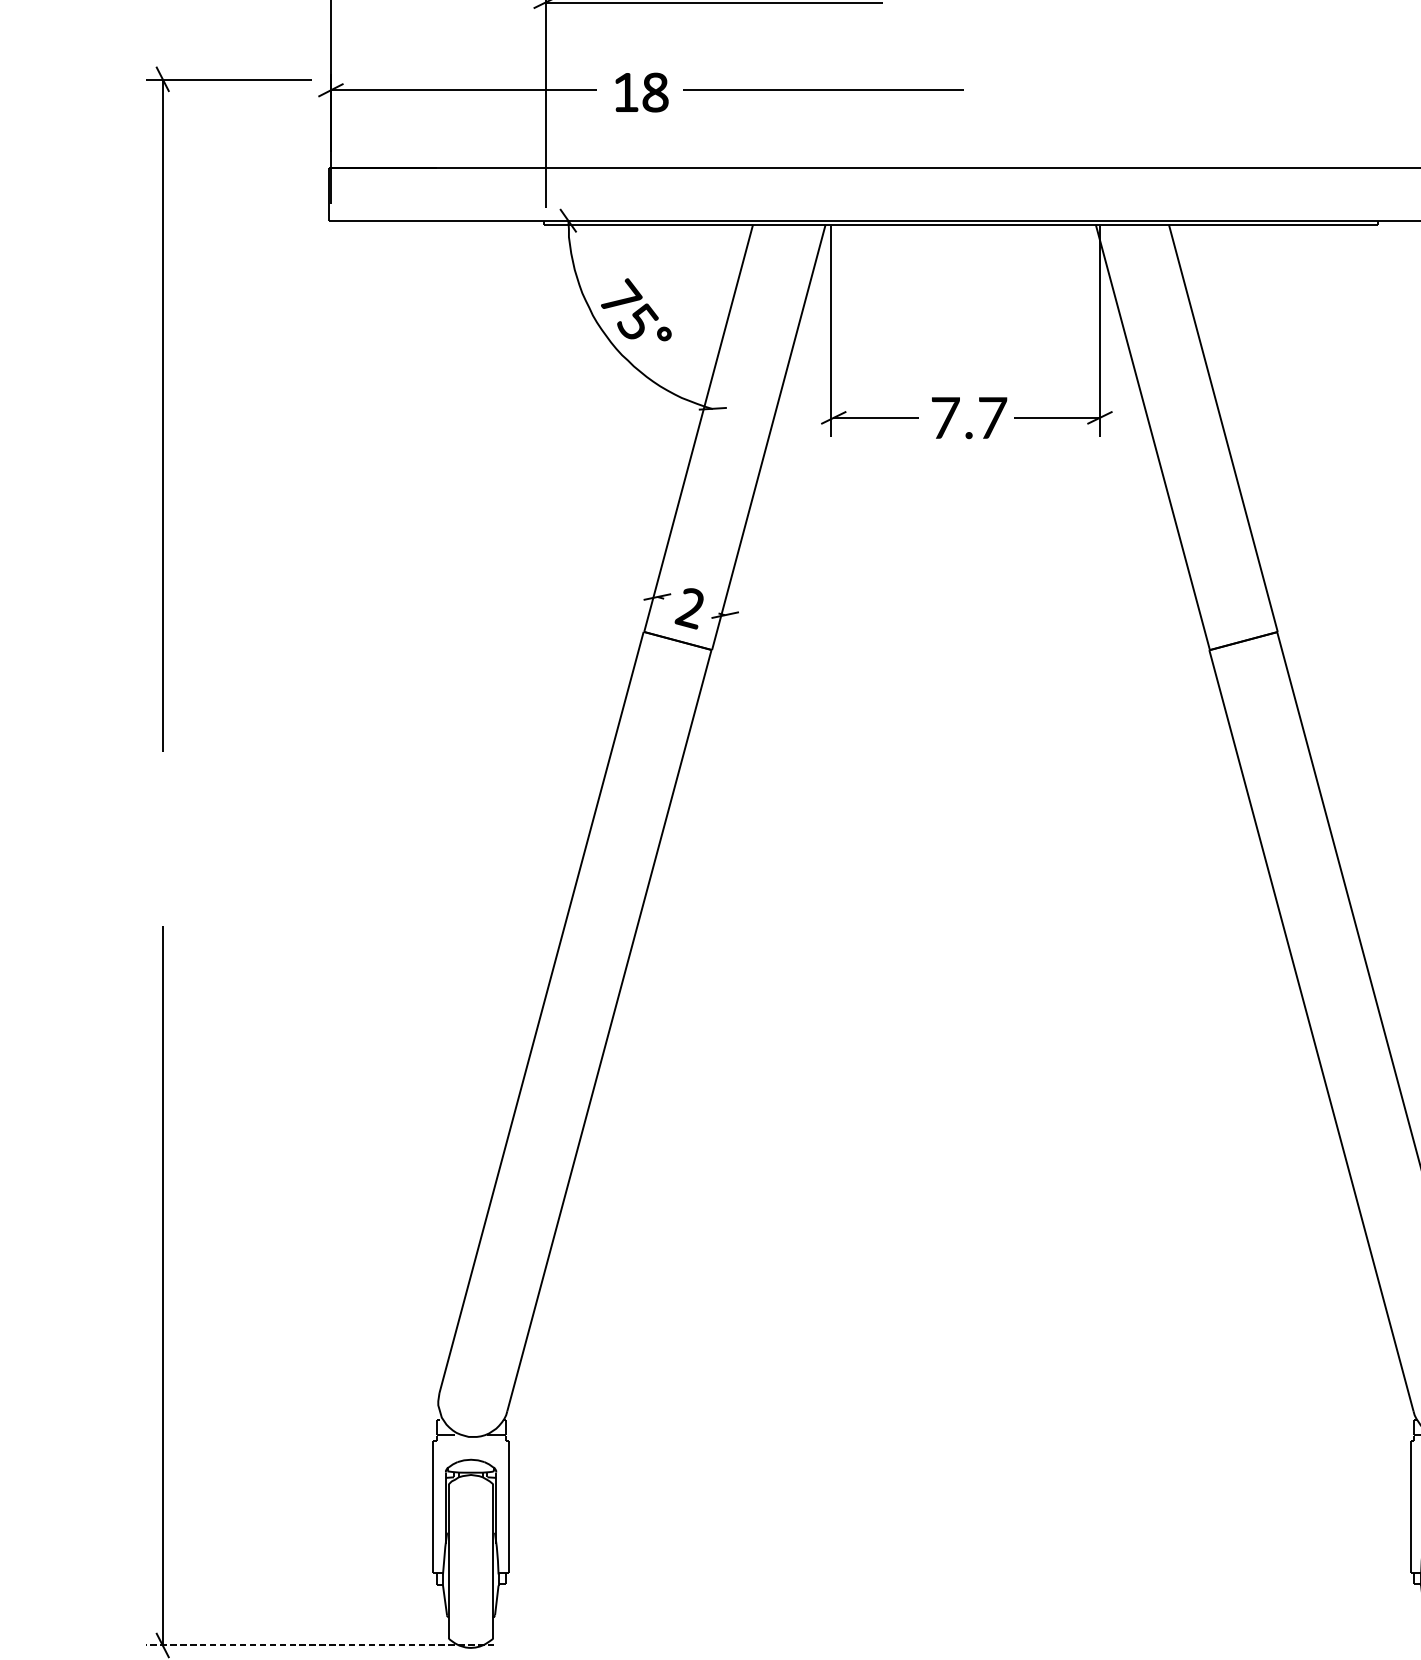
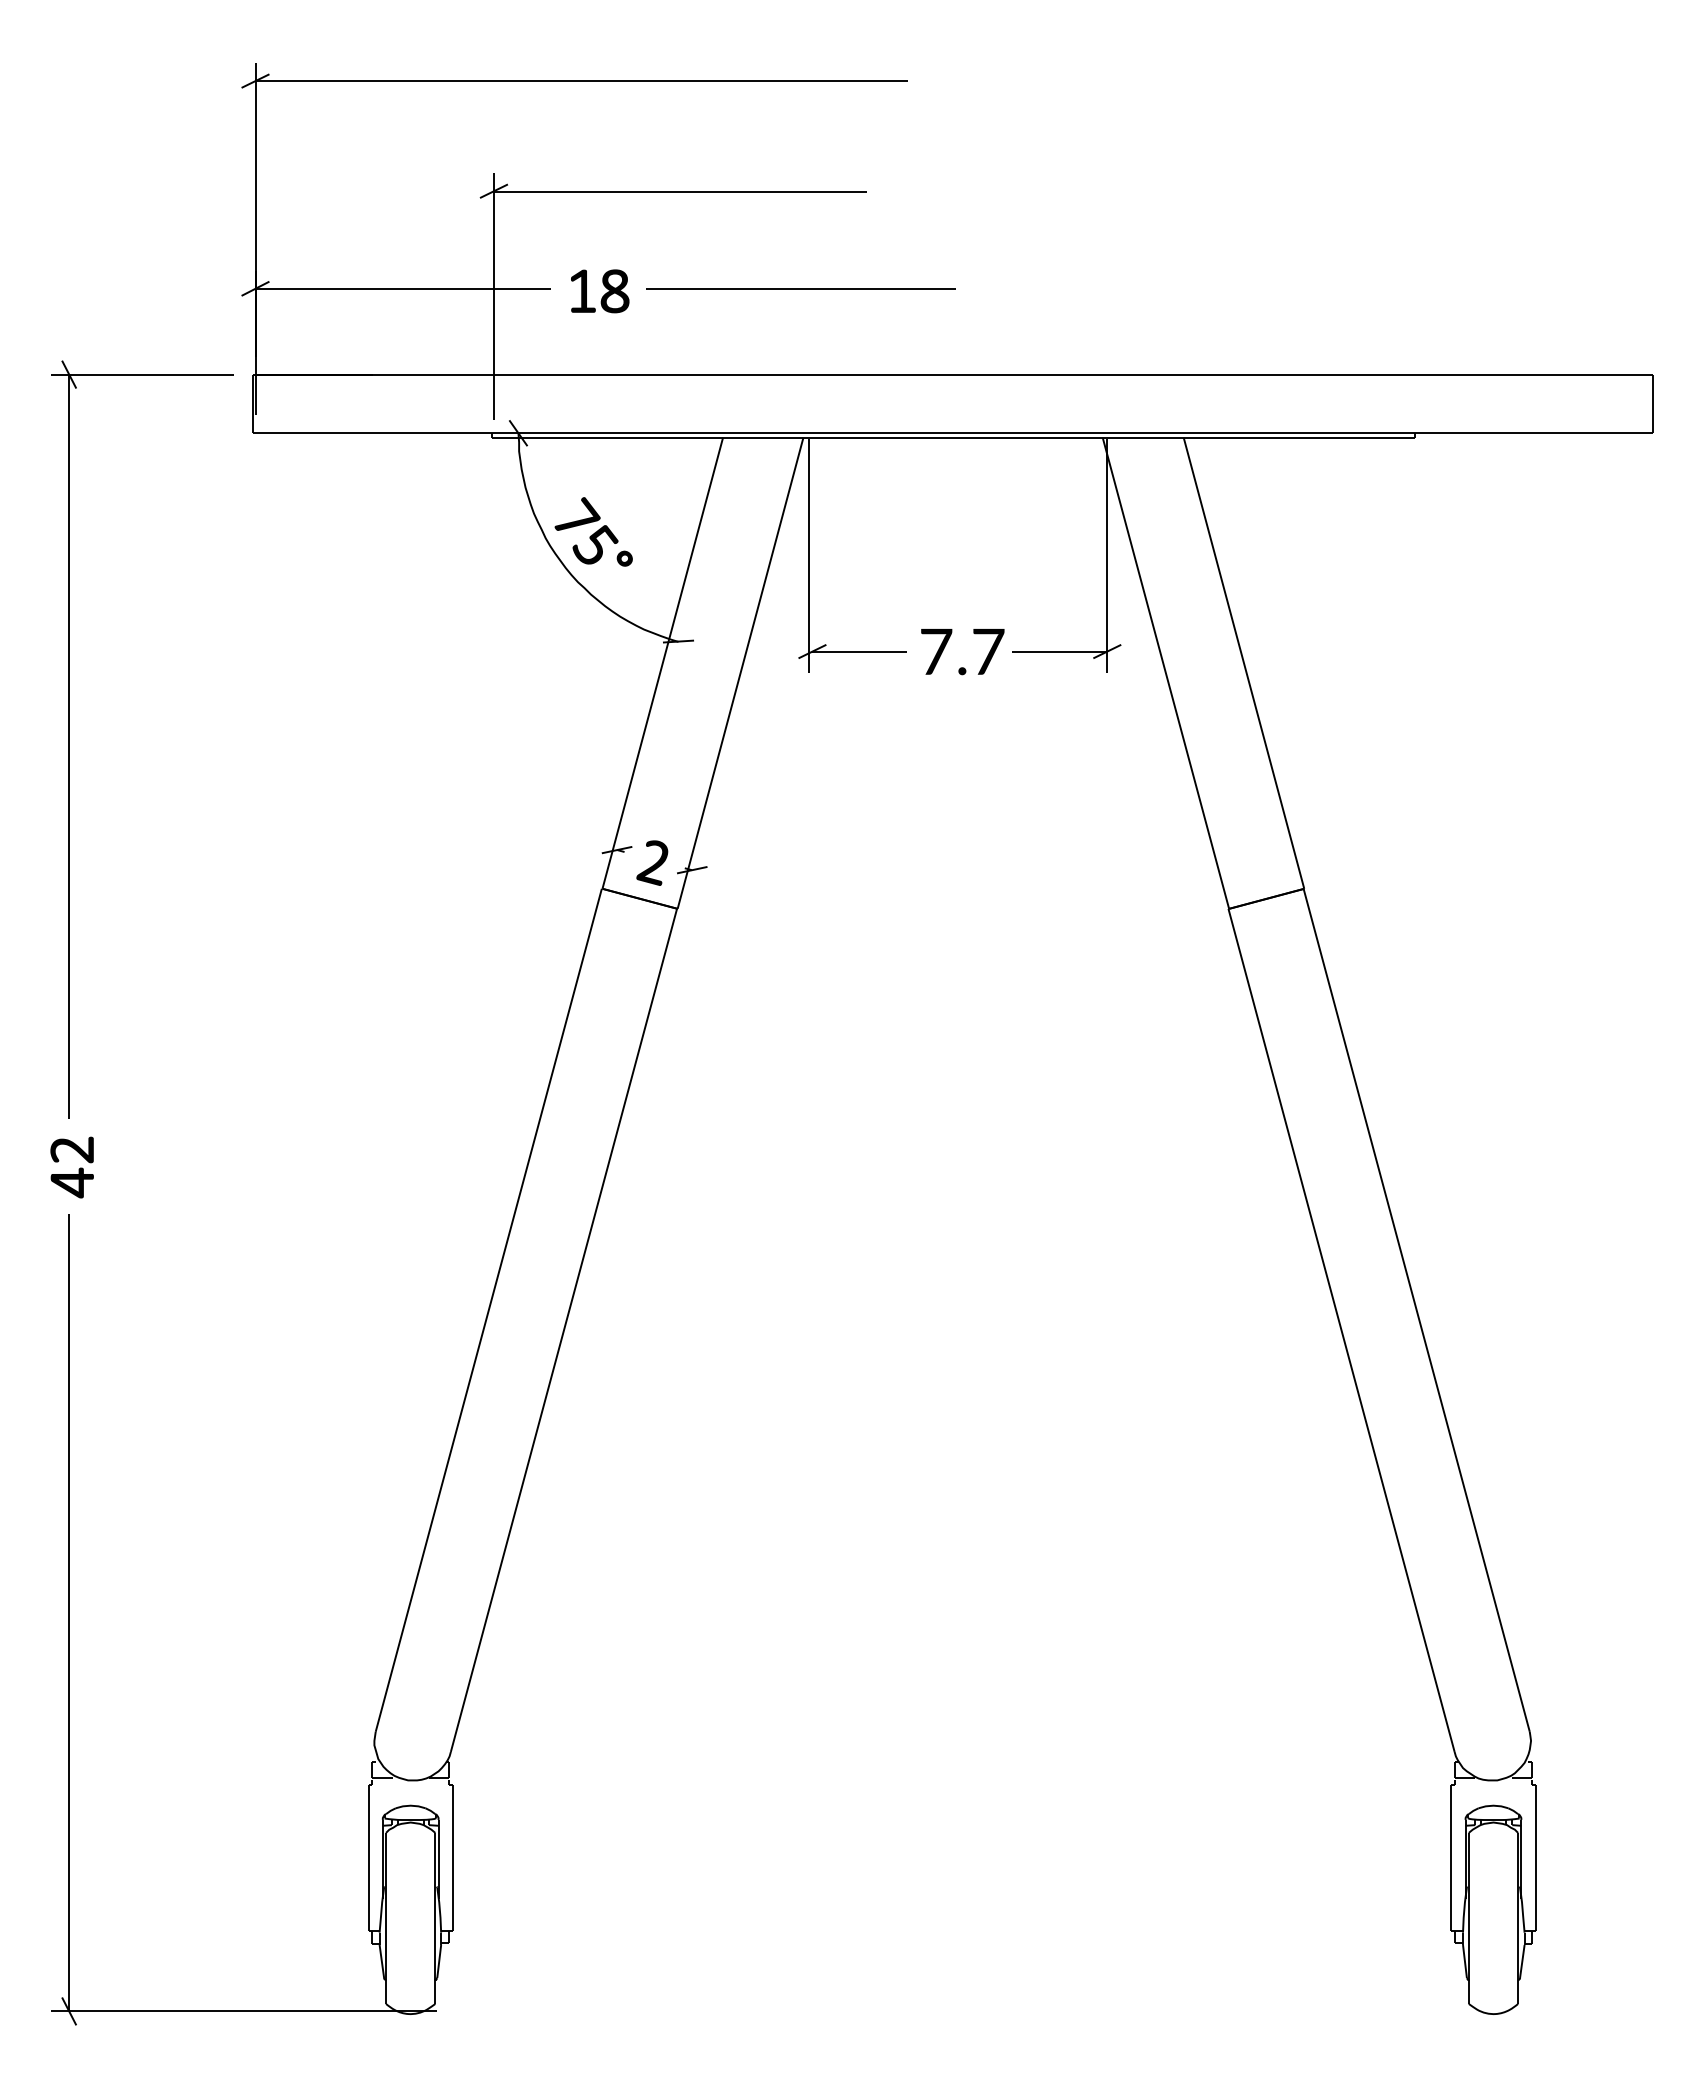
part: (163, 408) -> (69, 739), moved
part: (164, 889) -> (71, 1174), added
line: (320, 1645) -> (243, 2011), dashed -> solid

